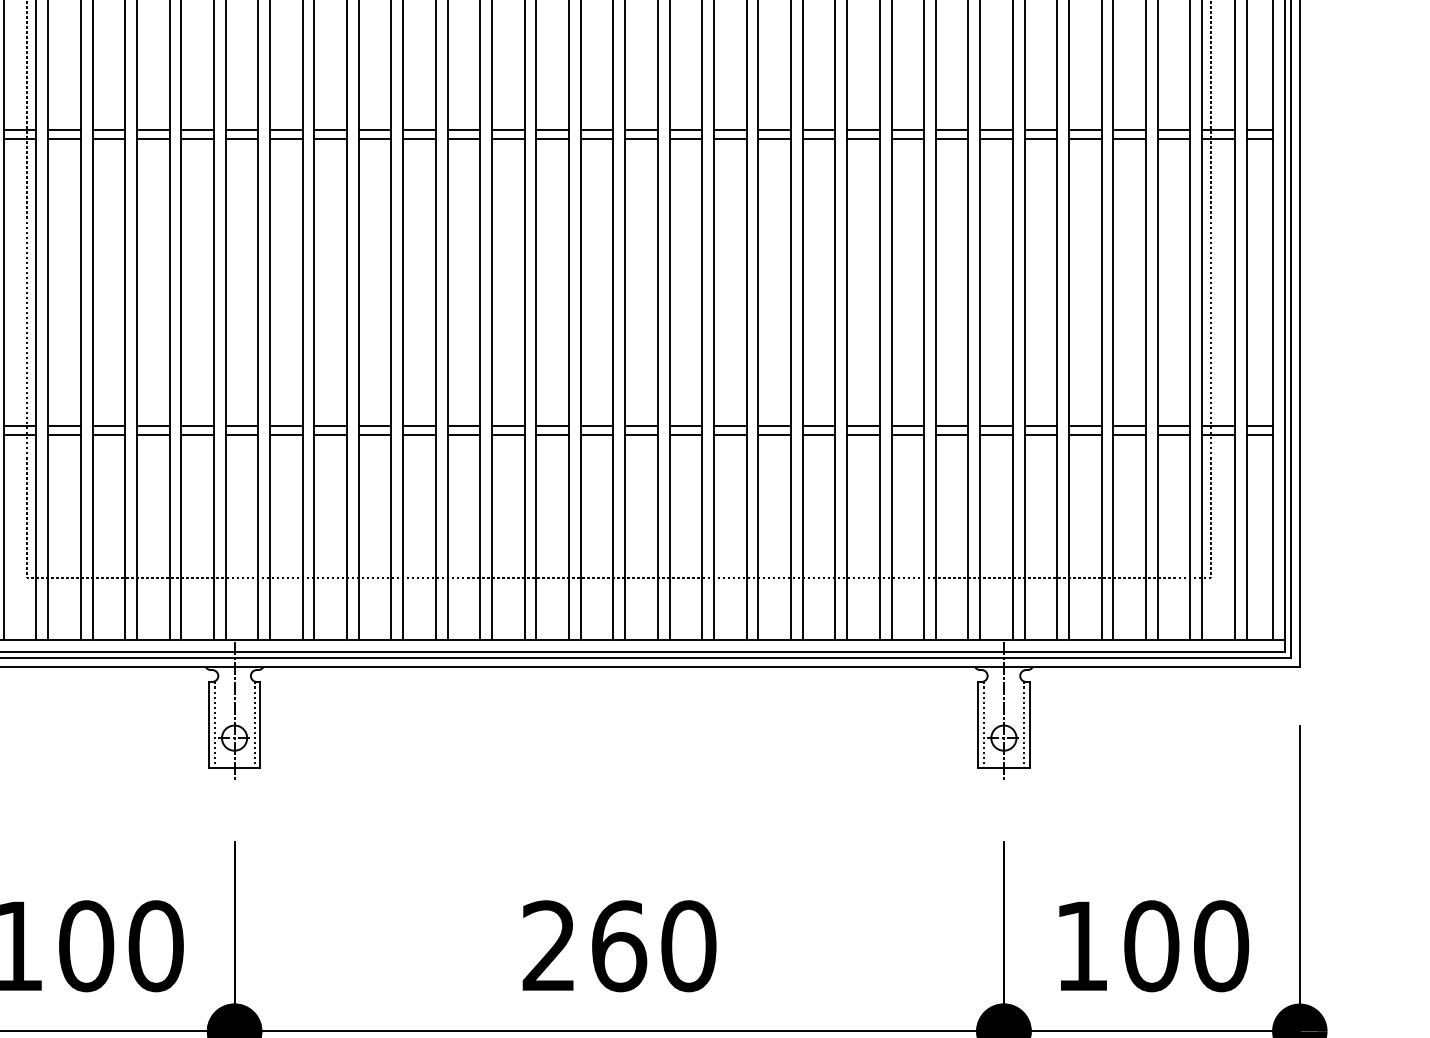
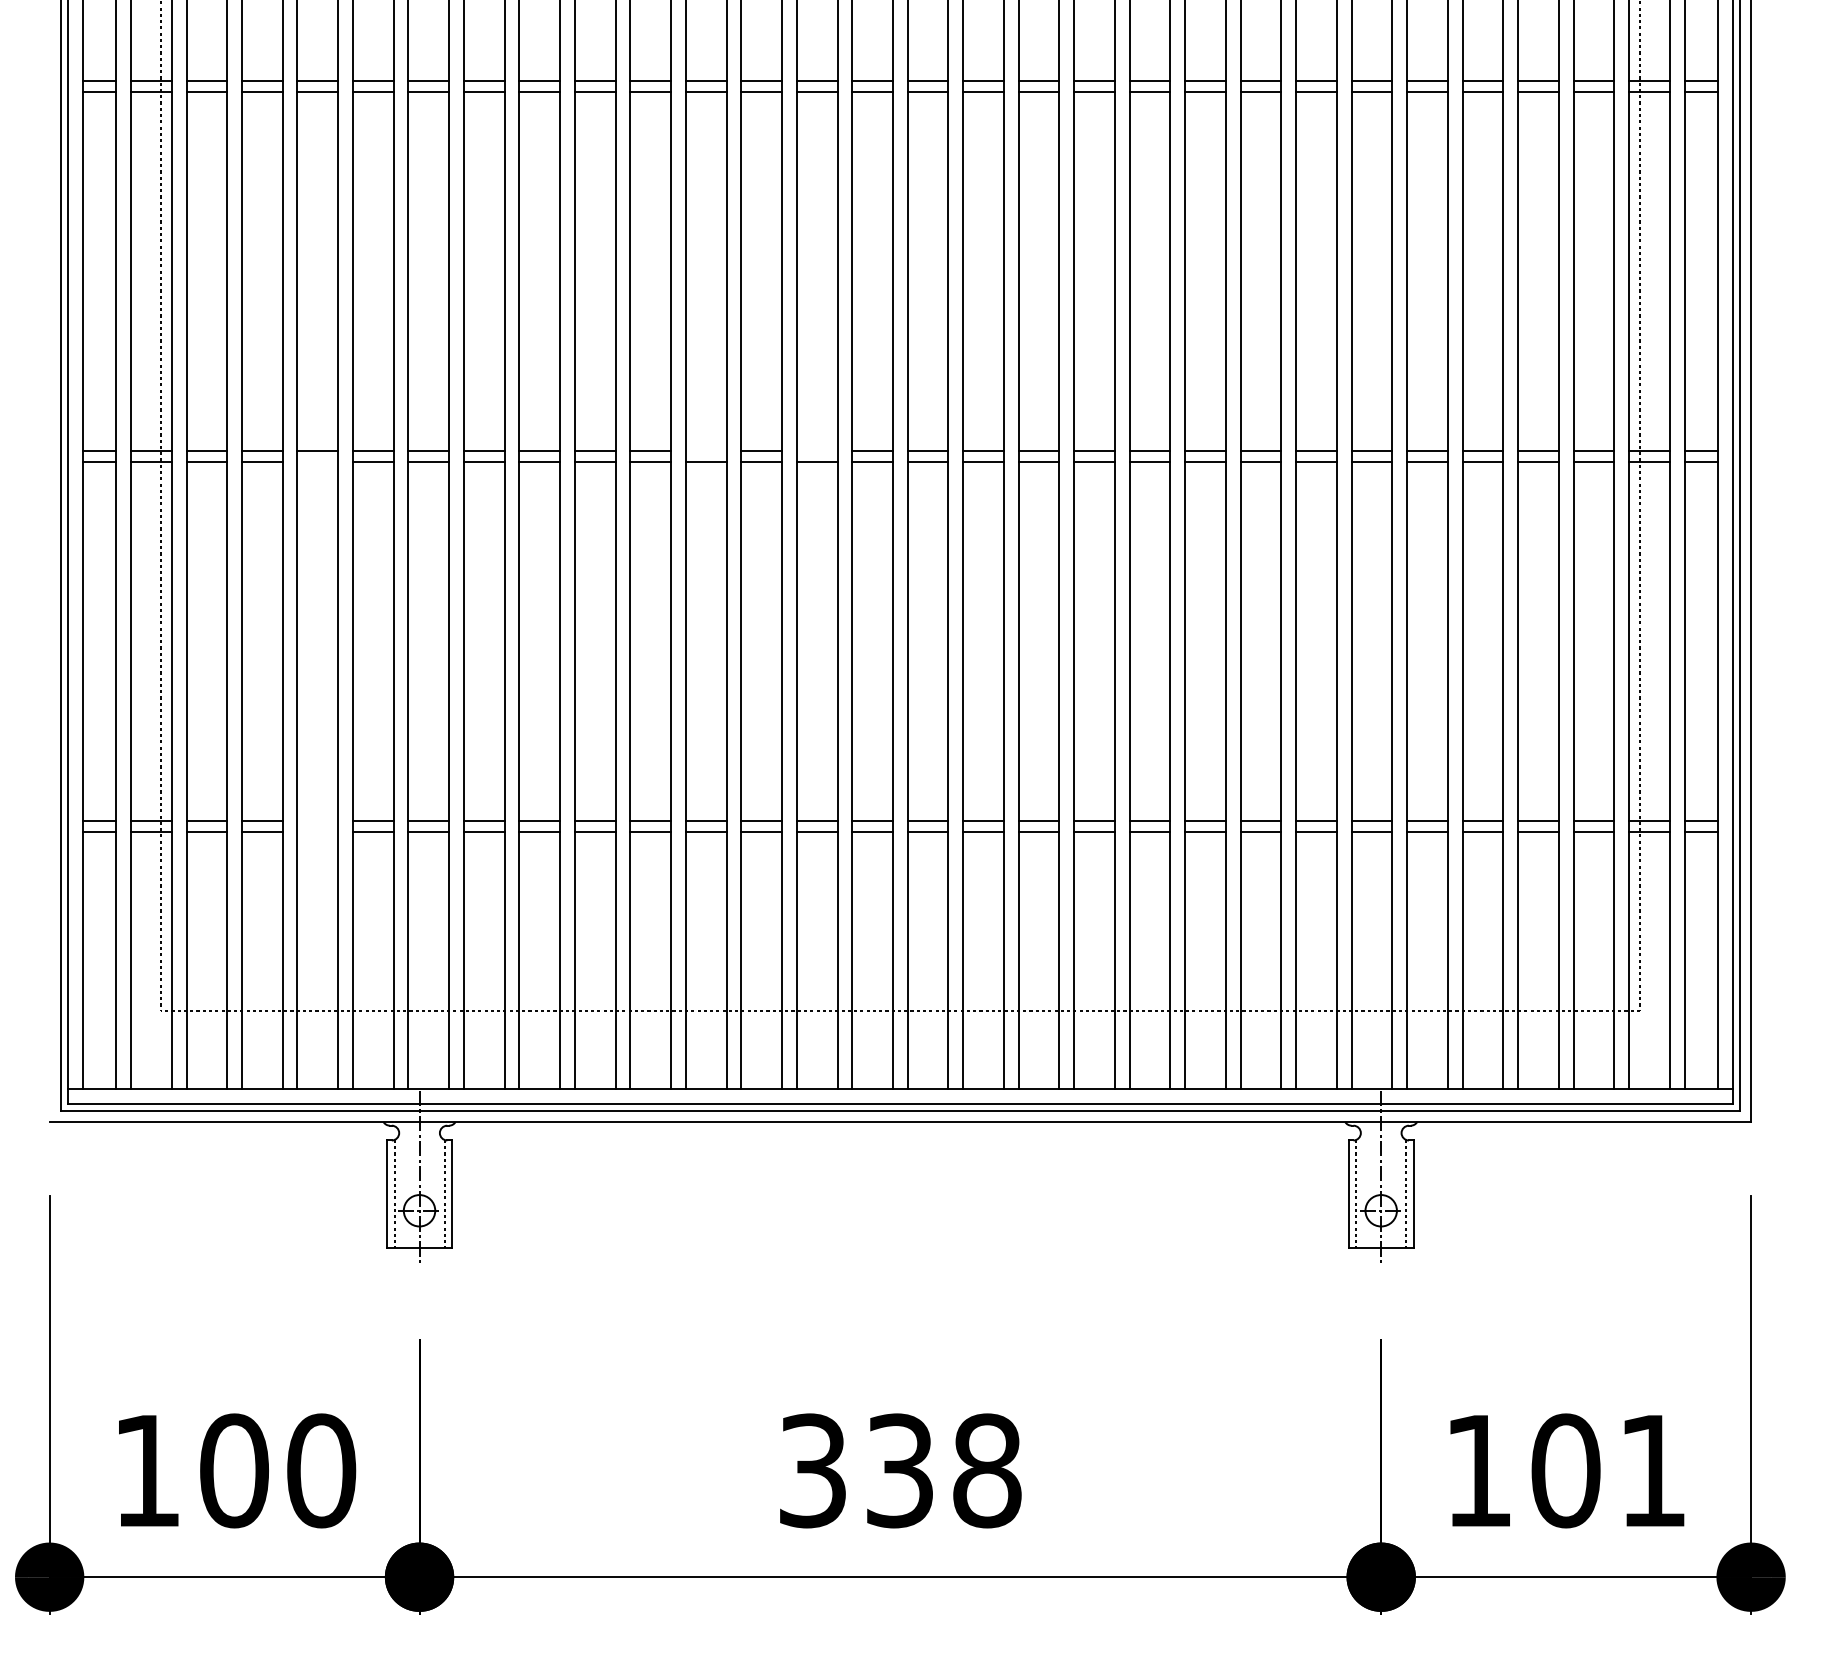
line: (463, 129) -> (705, 450), removed
line: (552, 129) -> (816, 450), removed
line: (152, 138) -> (317, 461), removed
line: (152, 425) -> (317, 820), removed
line: (152, 434) -> (317, 831), removed
text: (619, 945) -> (900, 1470), 260 -> 338
text: (1220, 945) -> (1652, 1470), 100 -> 101

